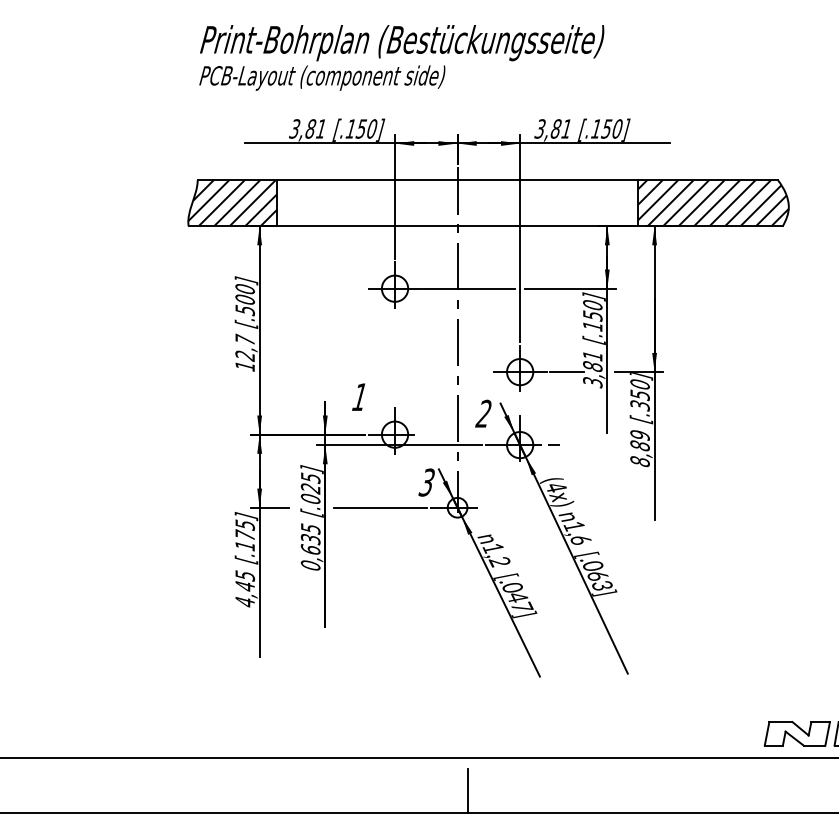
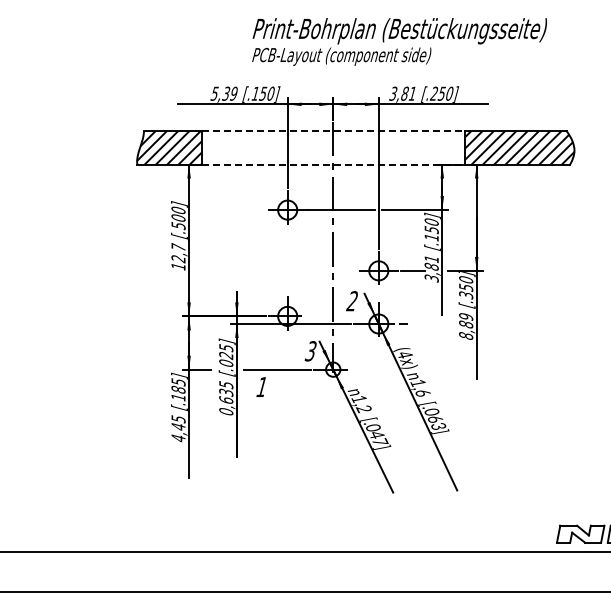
text: (401, 57) -> (399, 41), moved
text: (308, 128) -> (224, 93), 3,81 -> 5,39
text: (595, 128) -> (433, 93), [.150] -> [.250]
line: (457, 180) -> (333, 131), solid -> dashed
line: (457, 226) -> (333, 164), solid -> dashed
text: (357, 396) -> (260, 386), moved
text: (245, 535) -> (178, 389), [.175] -> [.185]
line: (468, 790) -> (341, 575), removed

